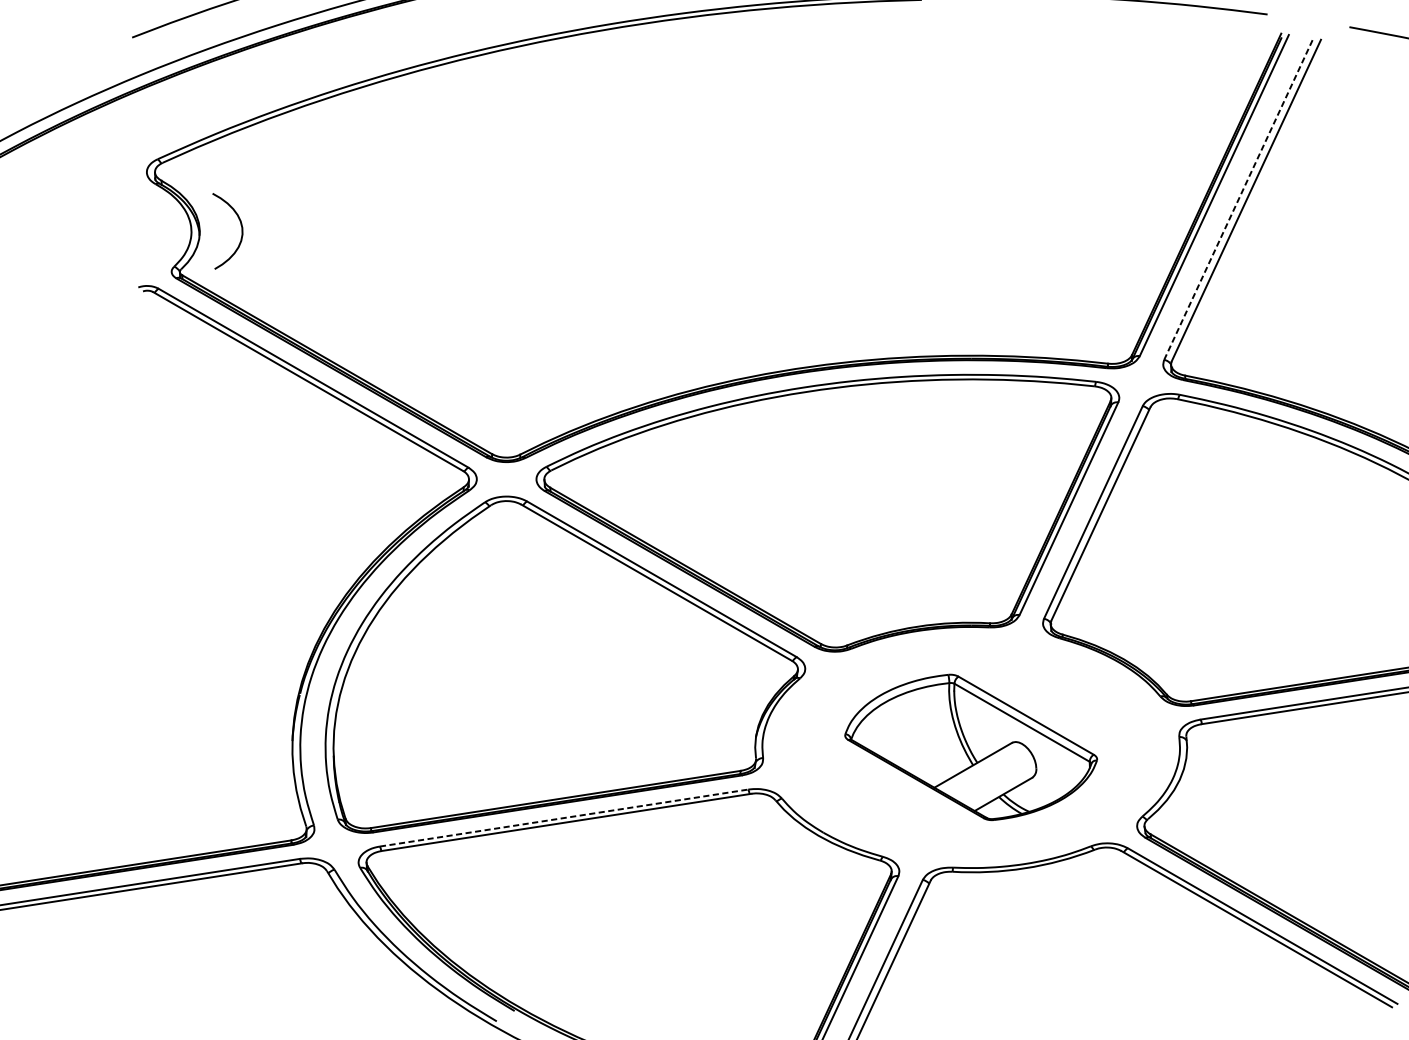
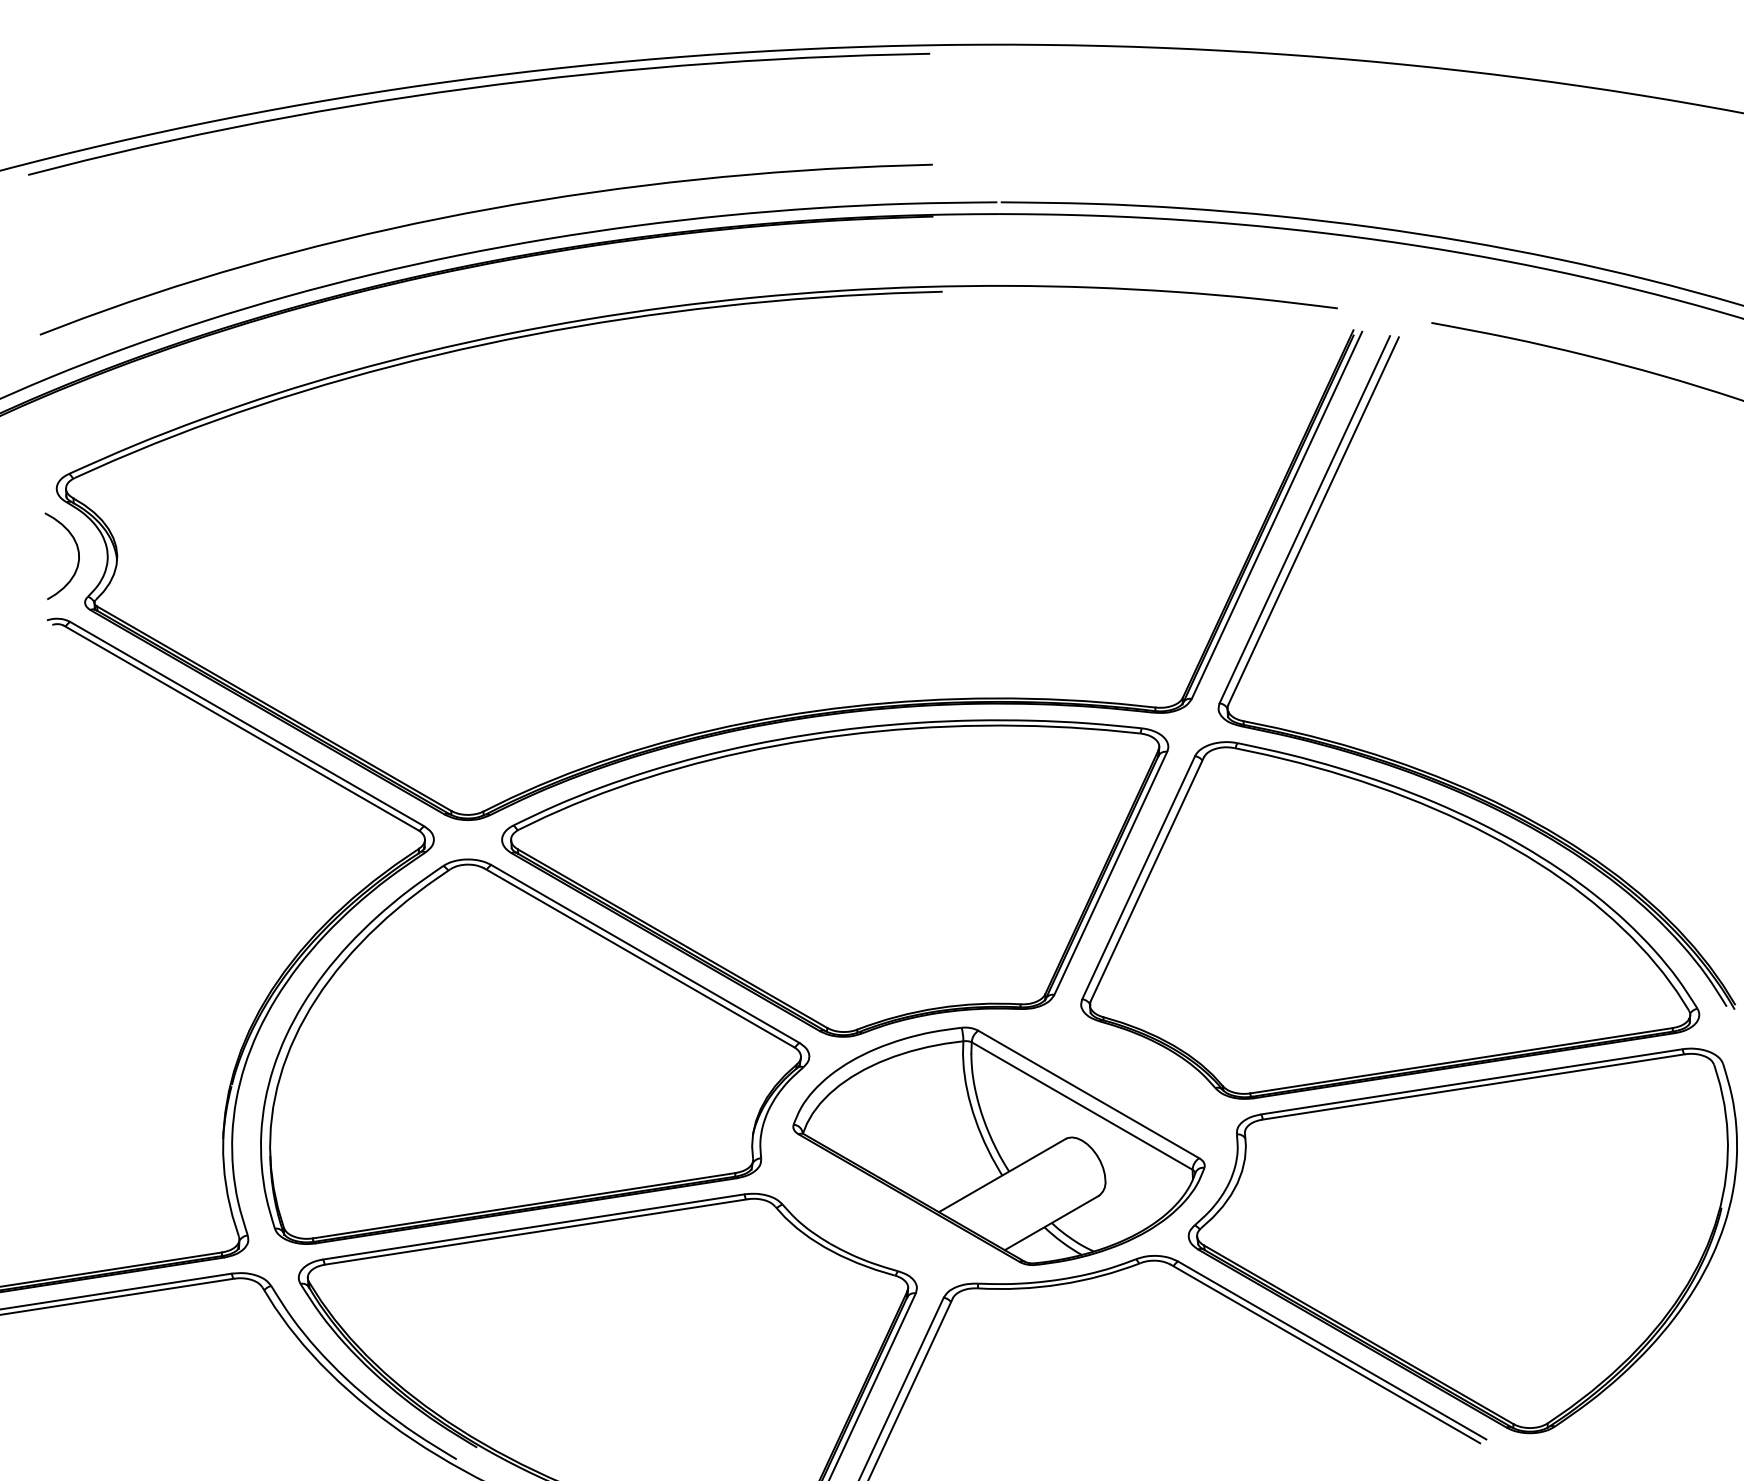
line: (1239, 199) -> (1305, 519), dashed -> solid
curve: (241, 227) -> (77, 551), moved
part: (970, 746) -> (998, 1145), size x1.43
line: (564, 817) -> (534, 1226), dashed -> solid

